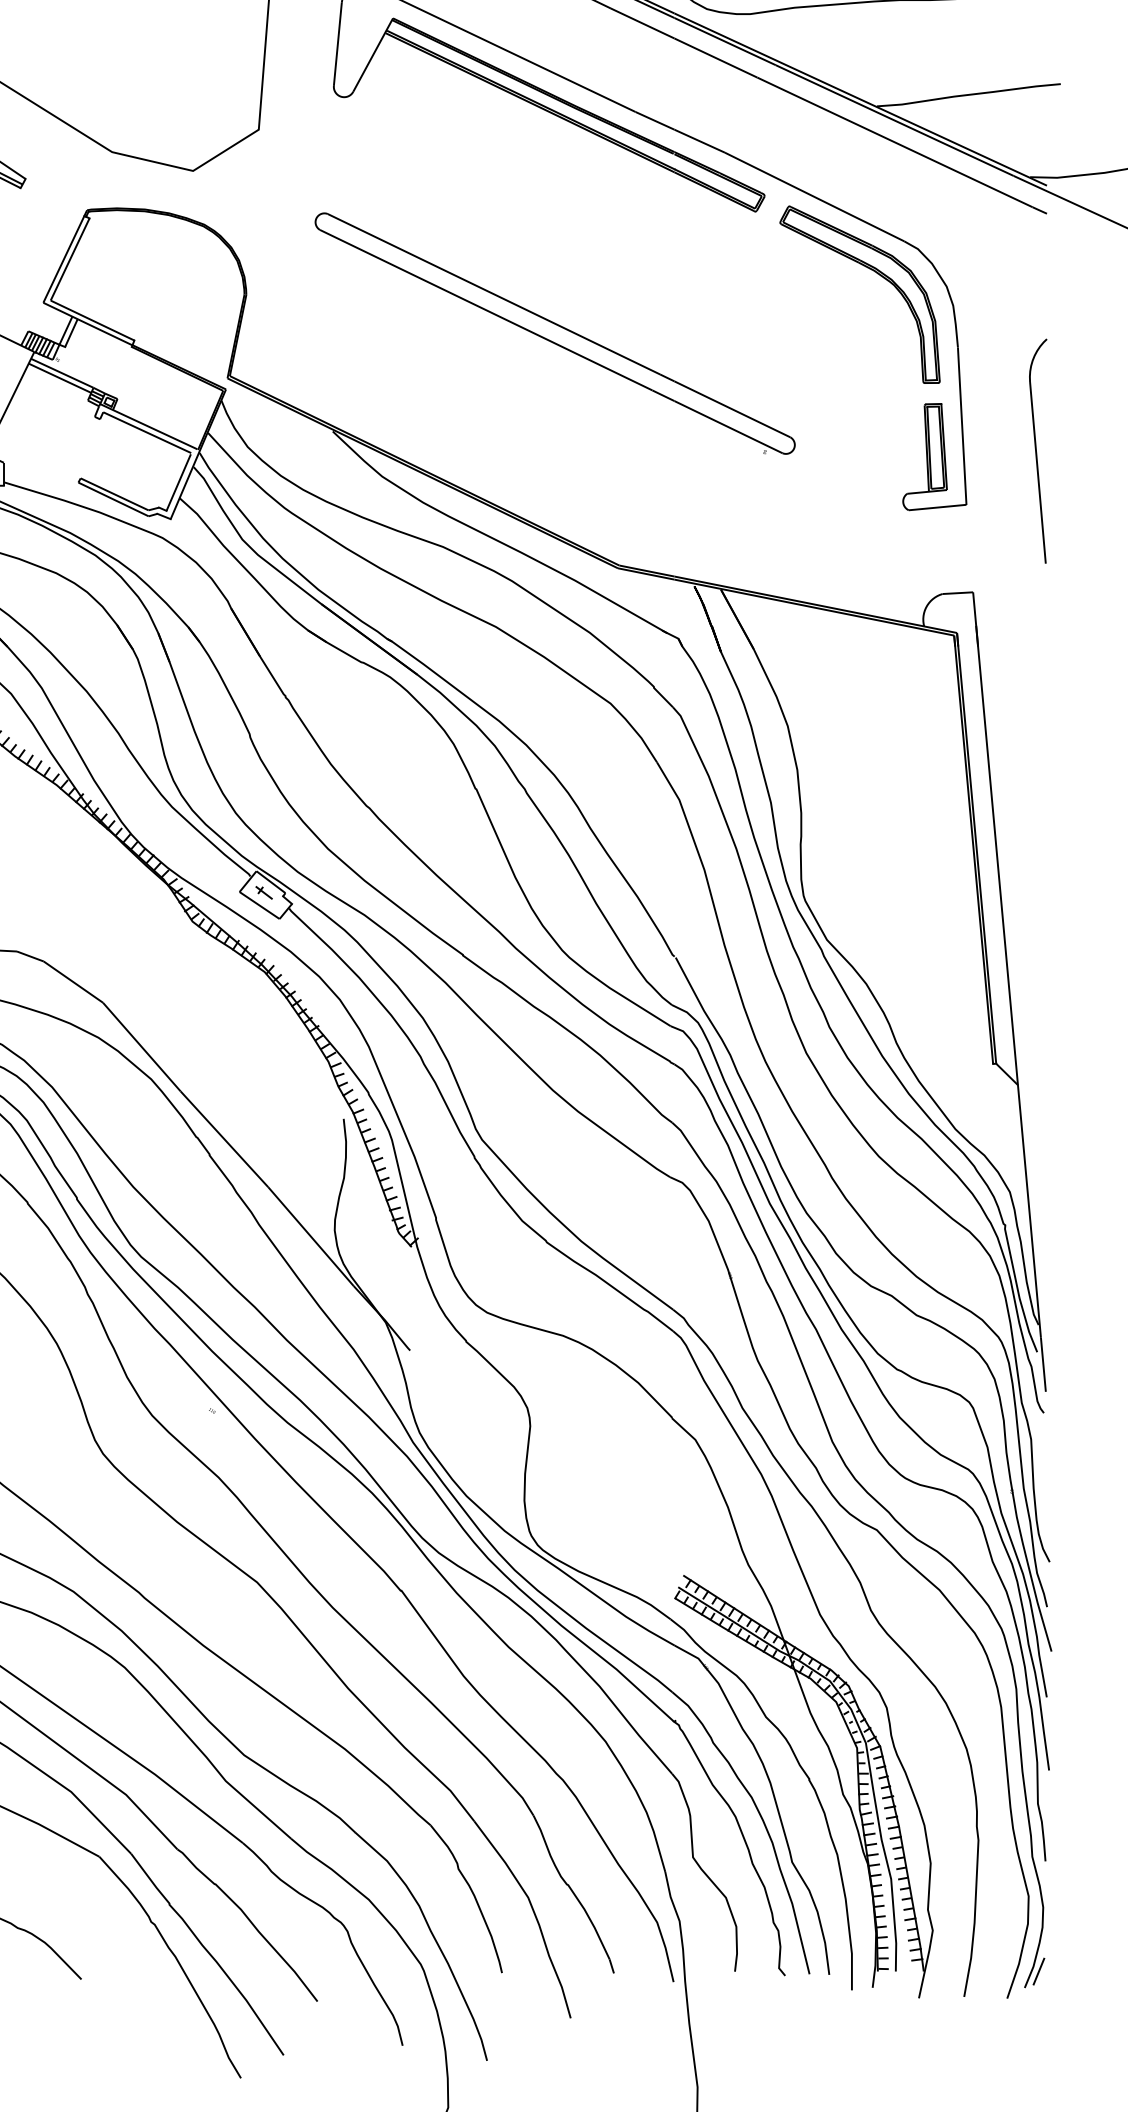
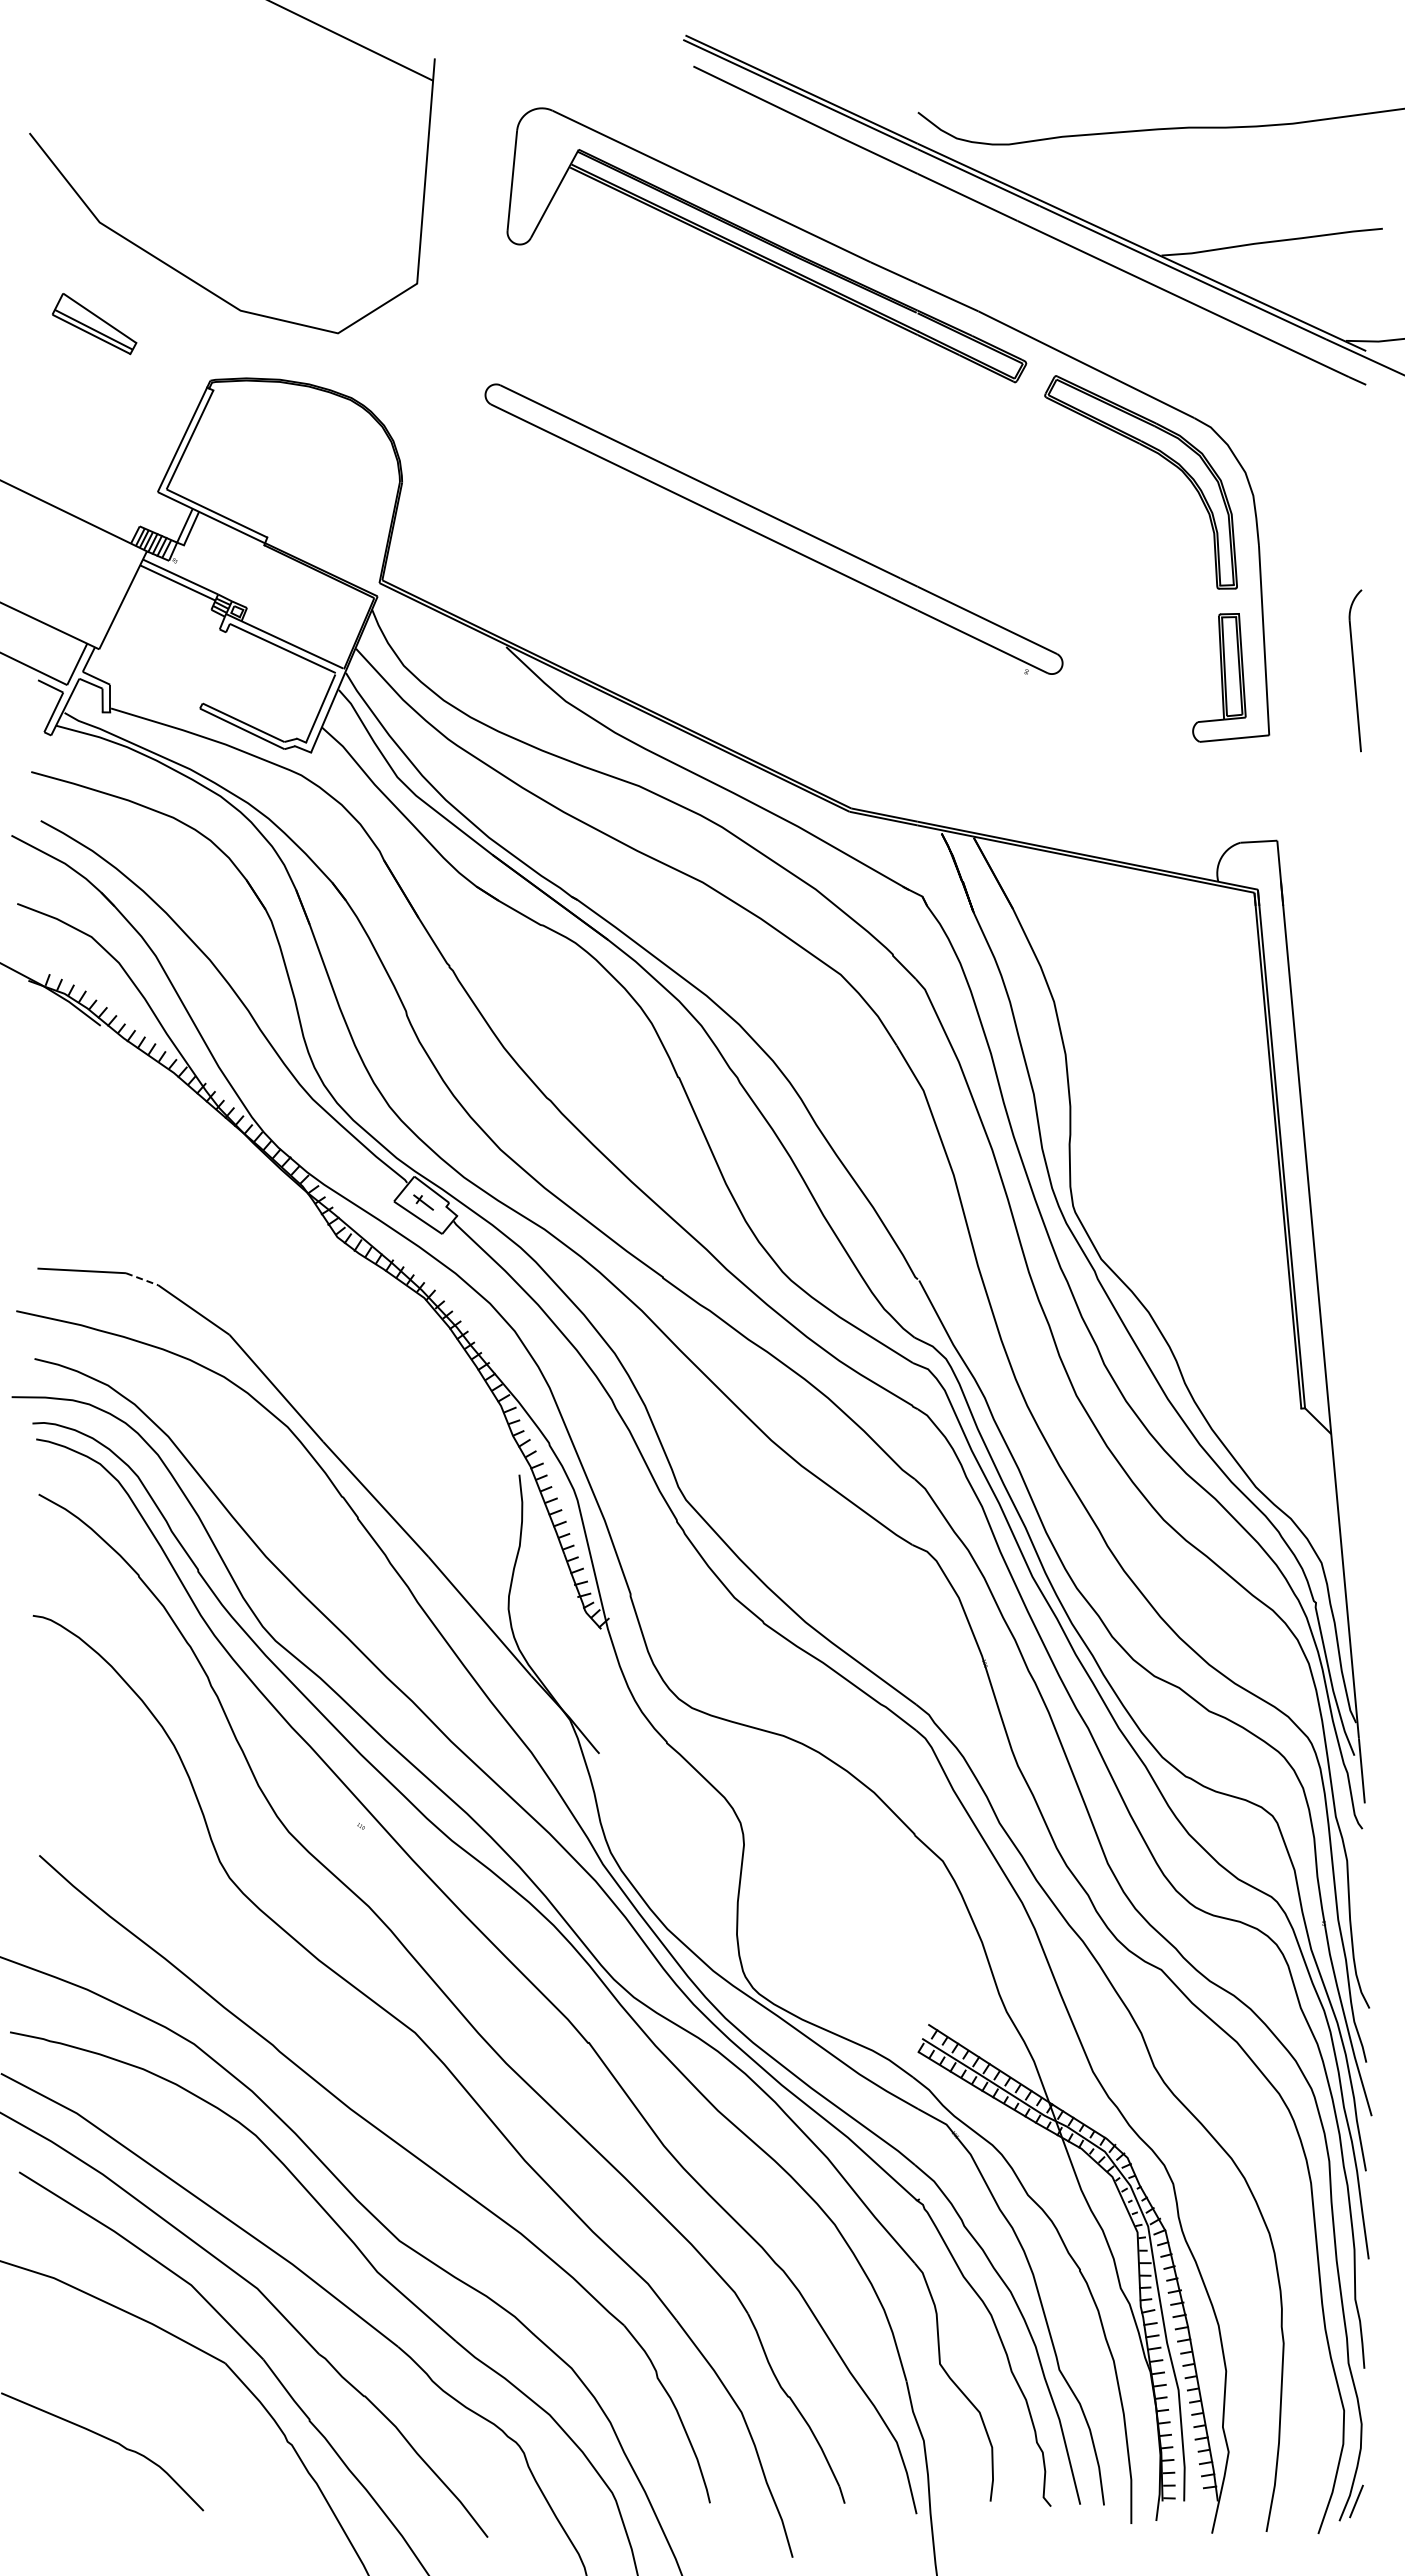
part: (1038, 450) -> (1355, 670), size x0.6
line: (31, 956) -> (143, 1279), solid -> dashed

